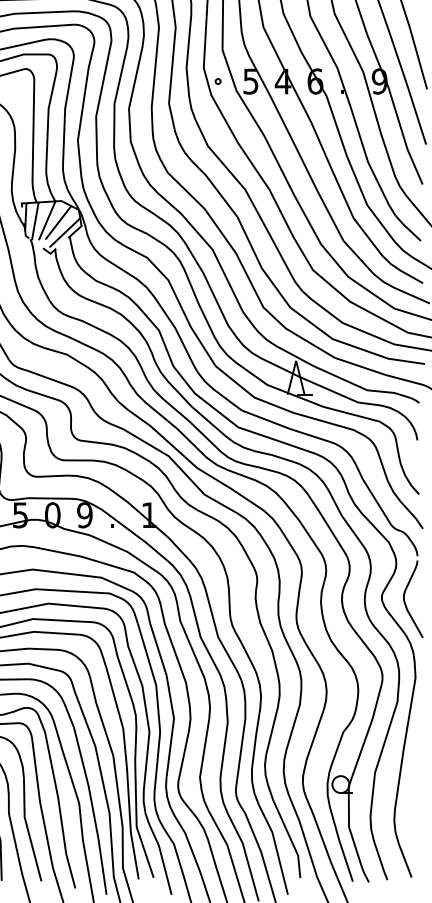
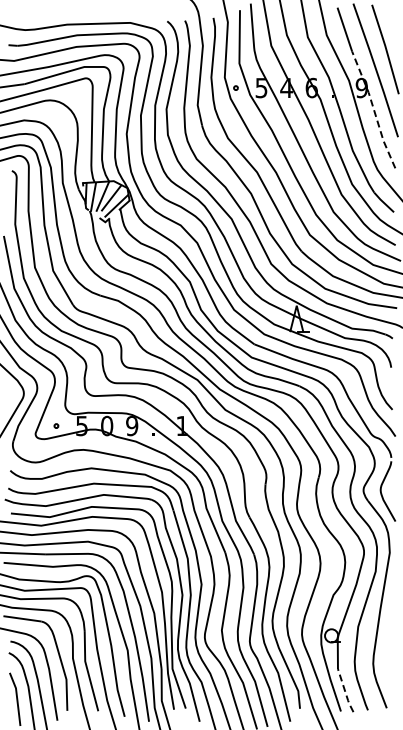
line: (394, 109) -> (373, 109), solid -> dashed
line: (358, 857) -> (345, 692), solid -> dashed

